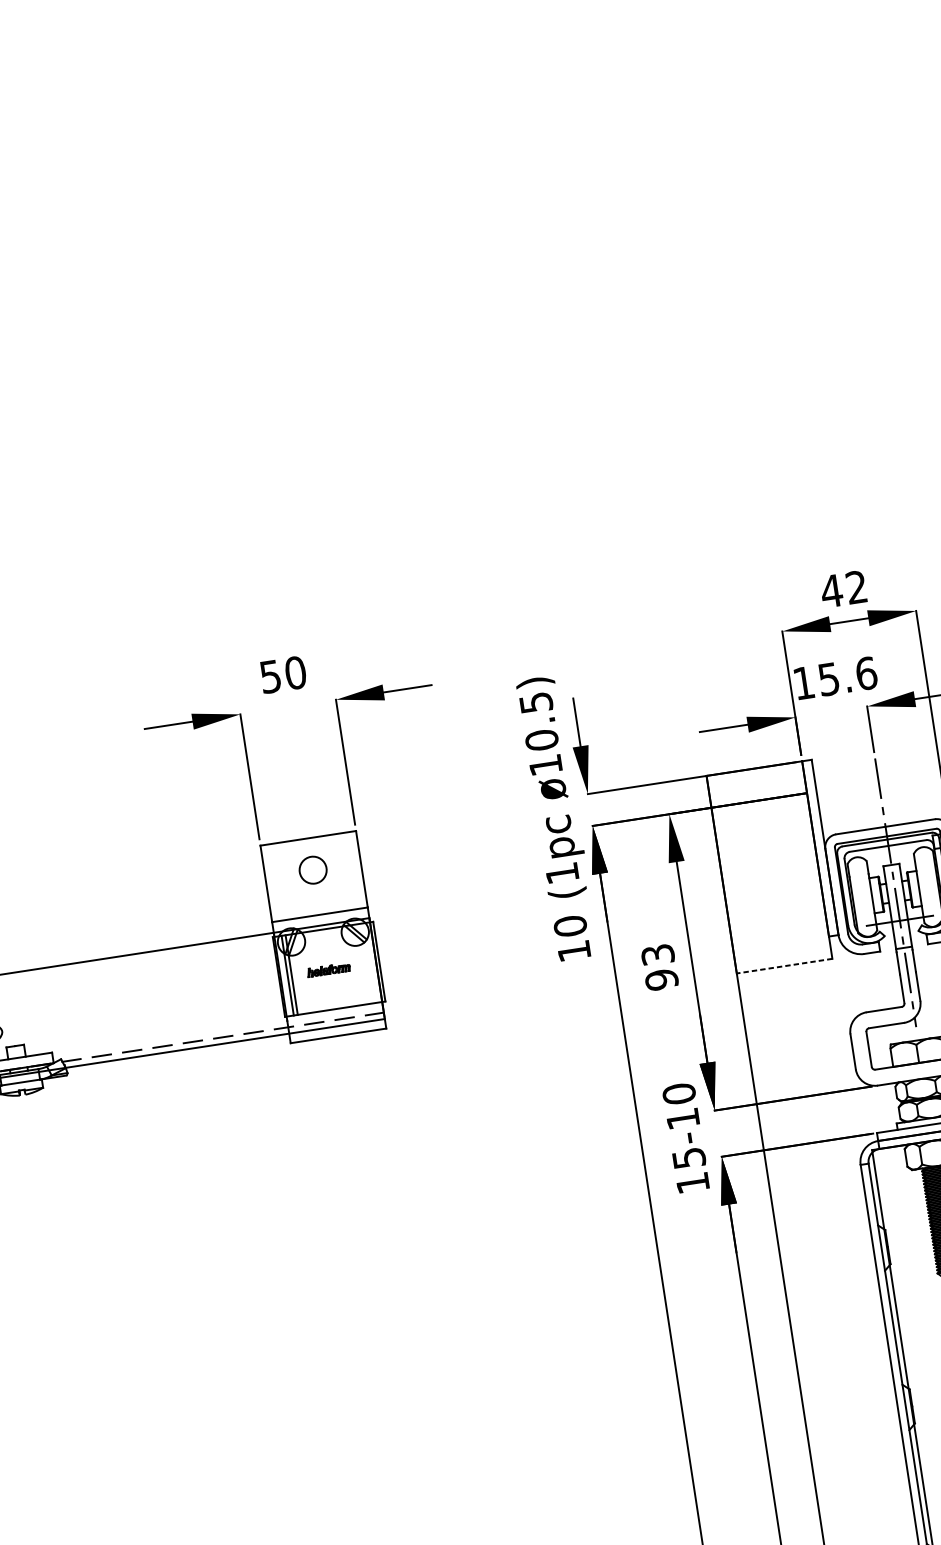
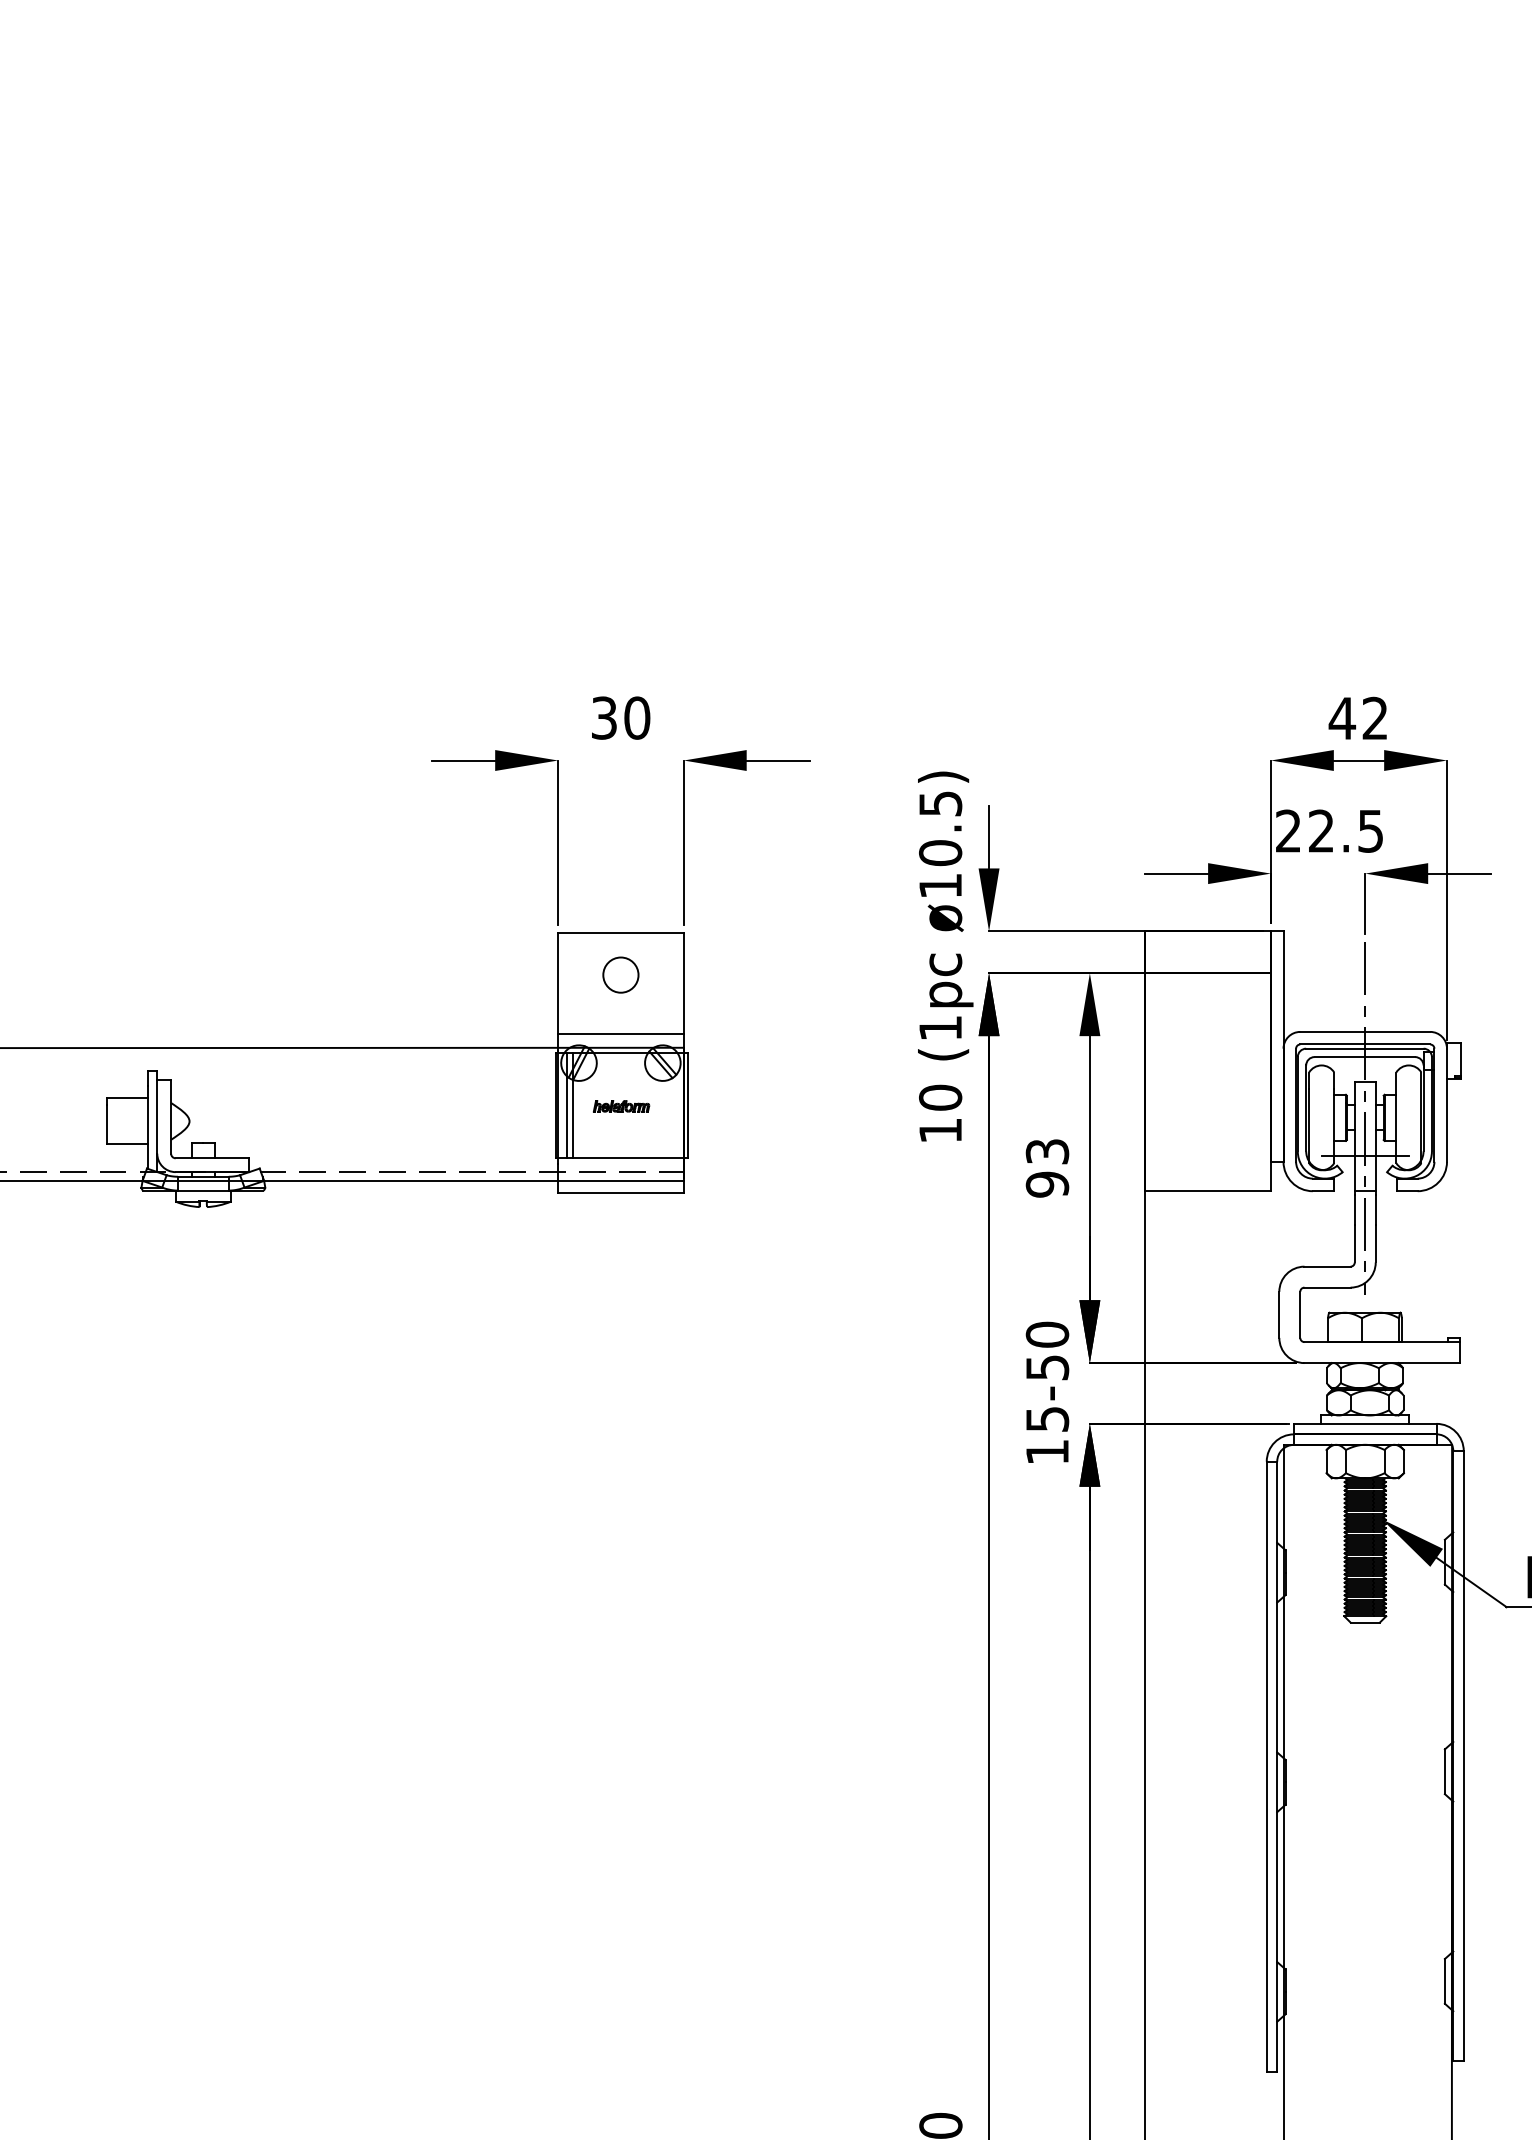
text: (270, 676) -> (604, 717), 50 -> 30
text: (835, 677) -> (1330, 830), 15.6 -> 22.5
line: (784, 966) -> (1208, 1191), dashed -> solid
text: (683, 1118) -> (1047, 1367), 15-10 -> 15-50

